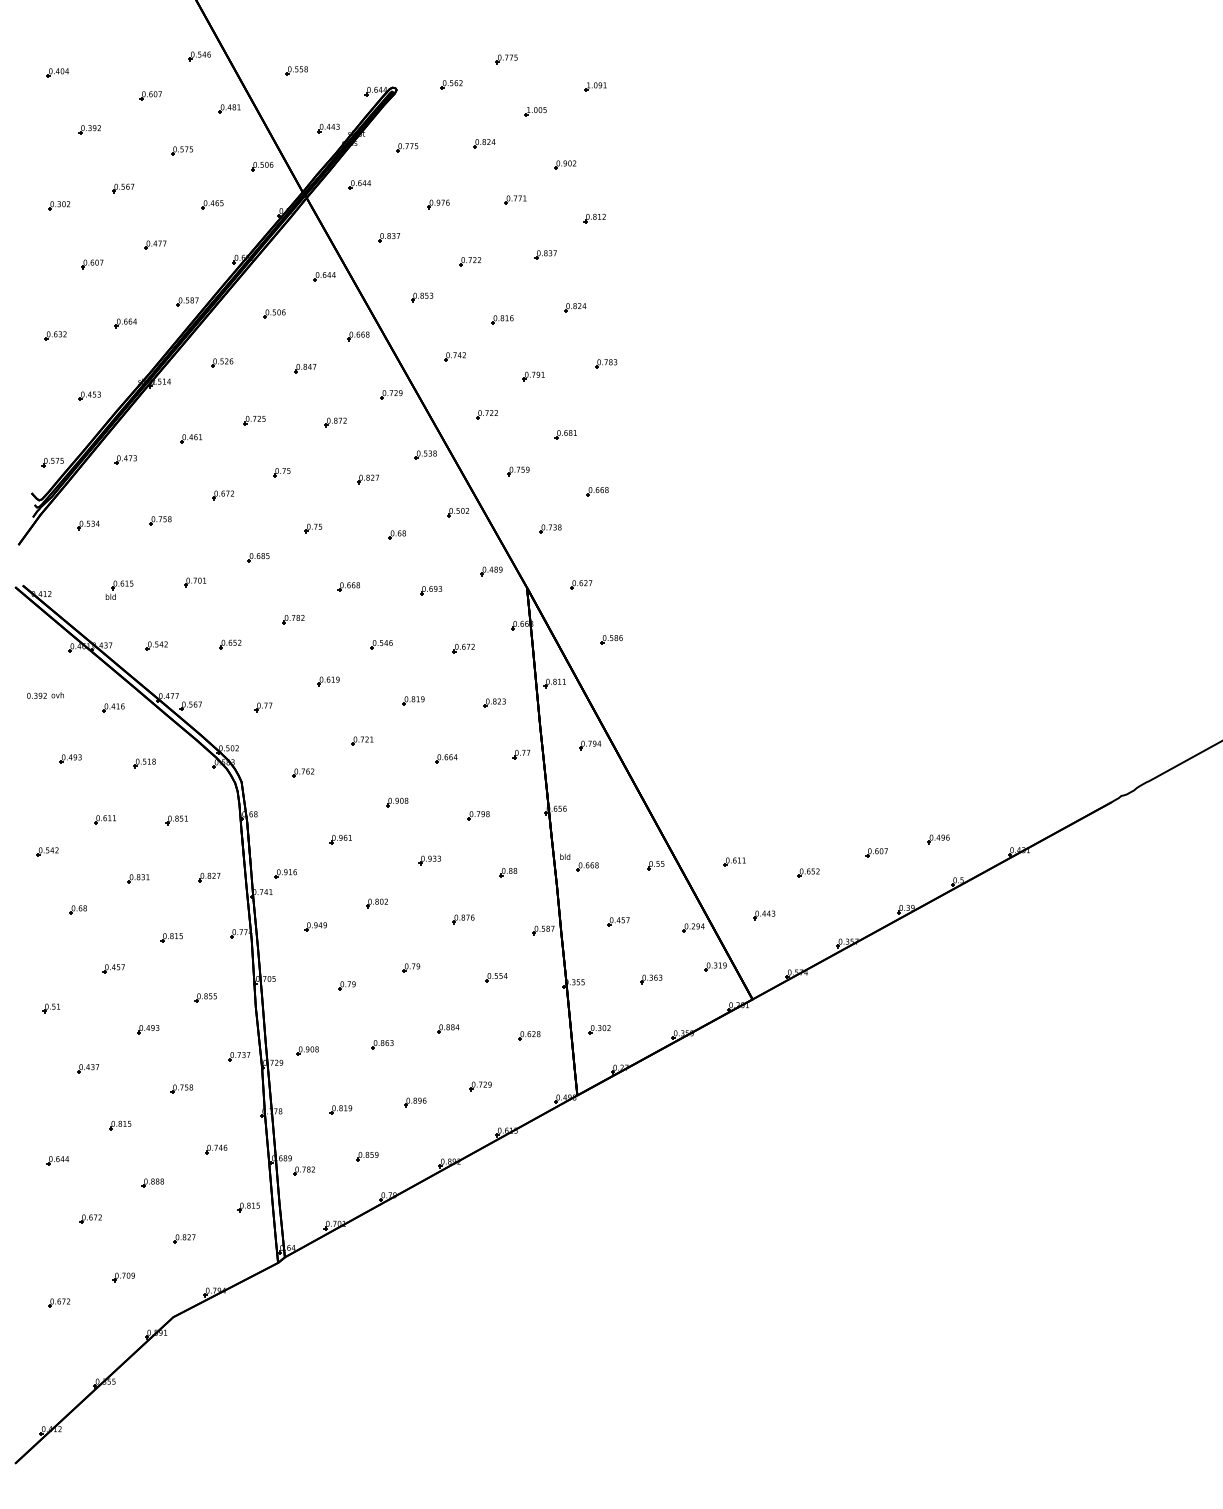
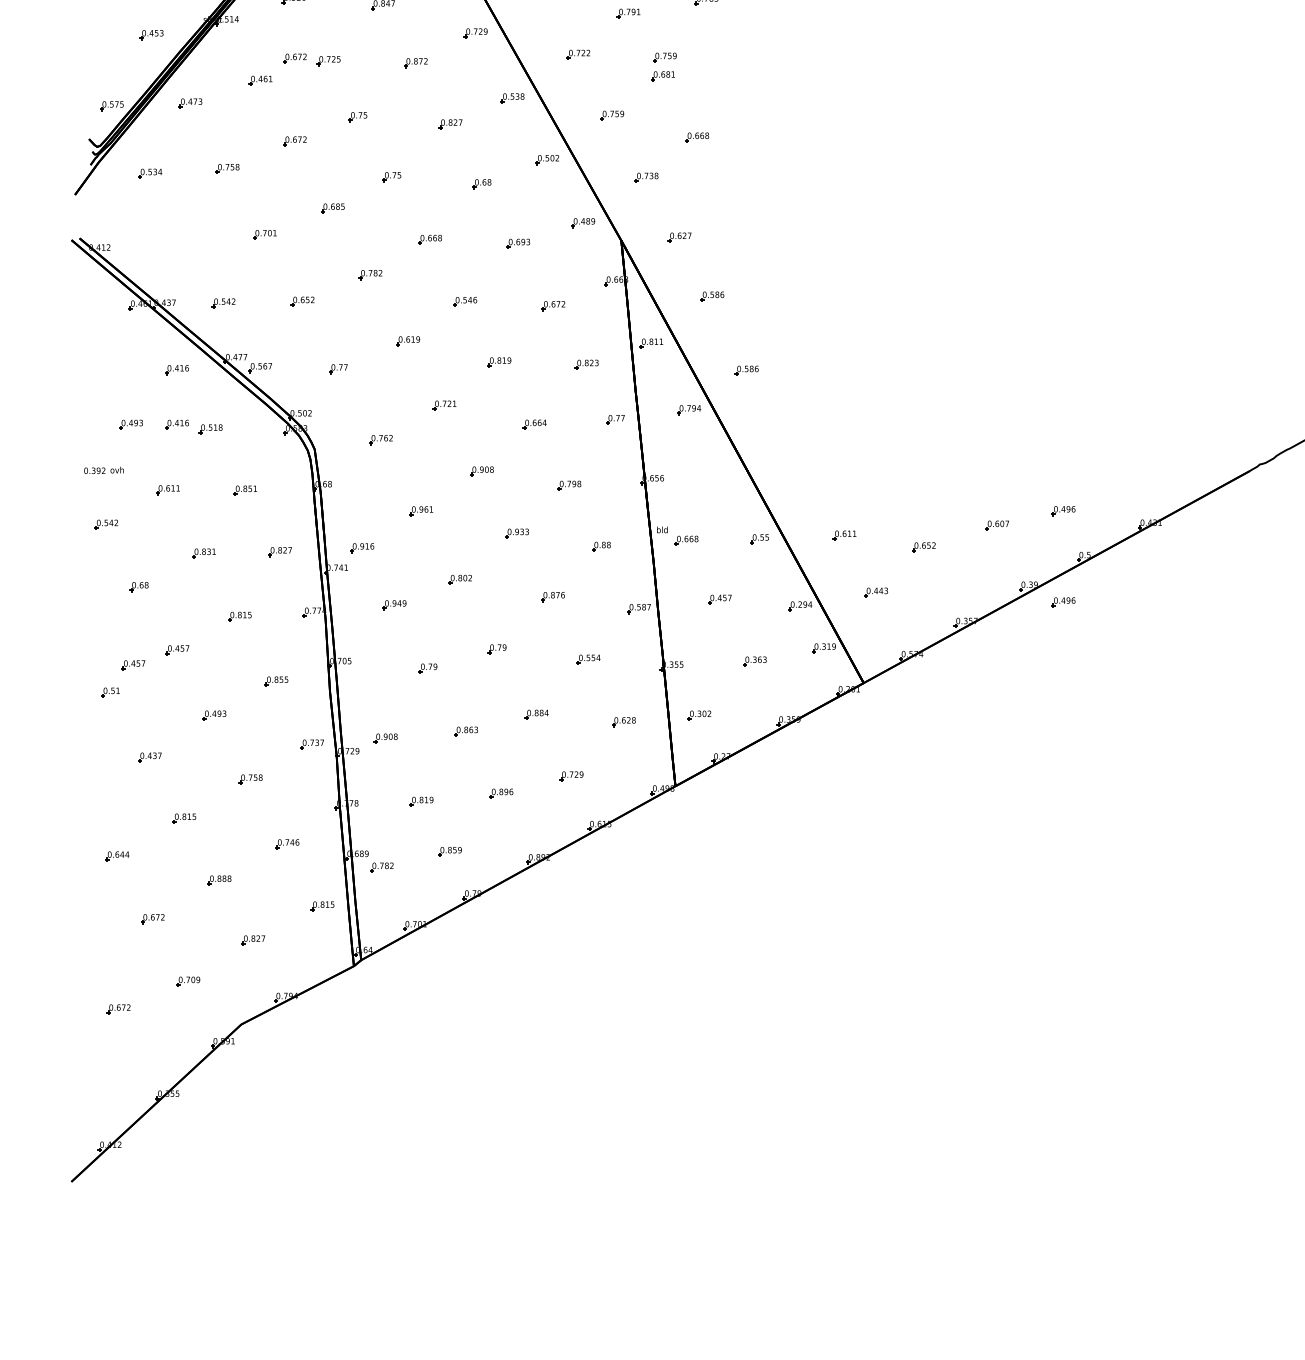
part: (567, 417) -> (664, 57), added
part: (222, 418) -> (294, 58), added
part: (119, 589) -> (183, 242), removed
text: (45, 695) -> (104, 470), moved
part: (643, 708) -> (746, 370), added
part: (113, 758) -> (177, 424), added
part: (938, 924) -> (1063, 602), added
part: (72, 982) -> (133, 664), added

